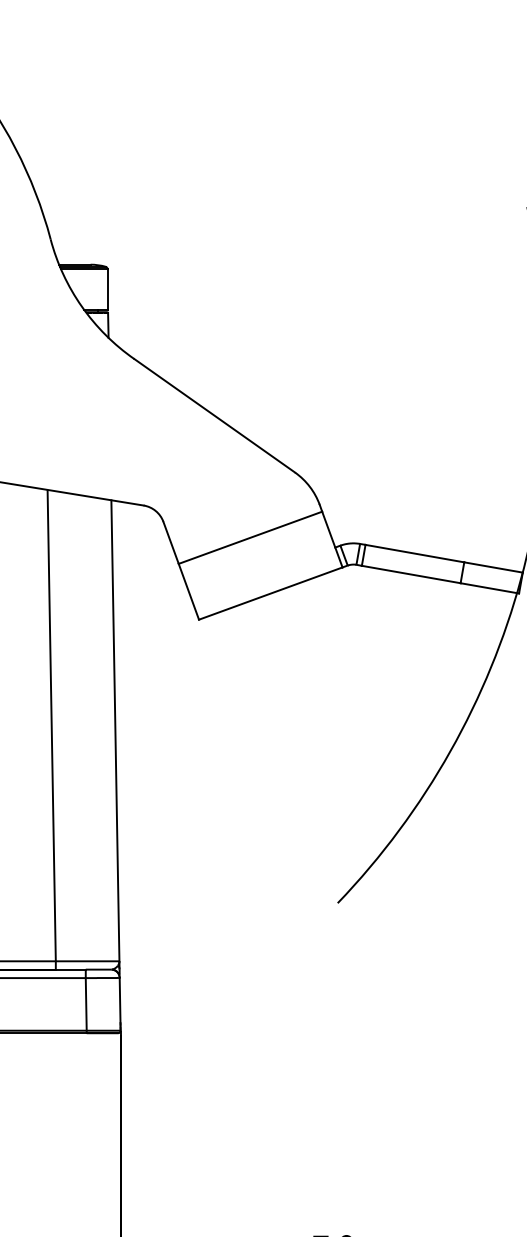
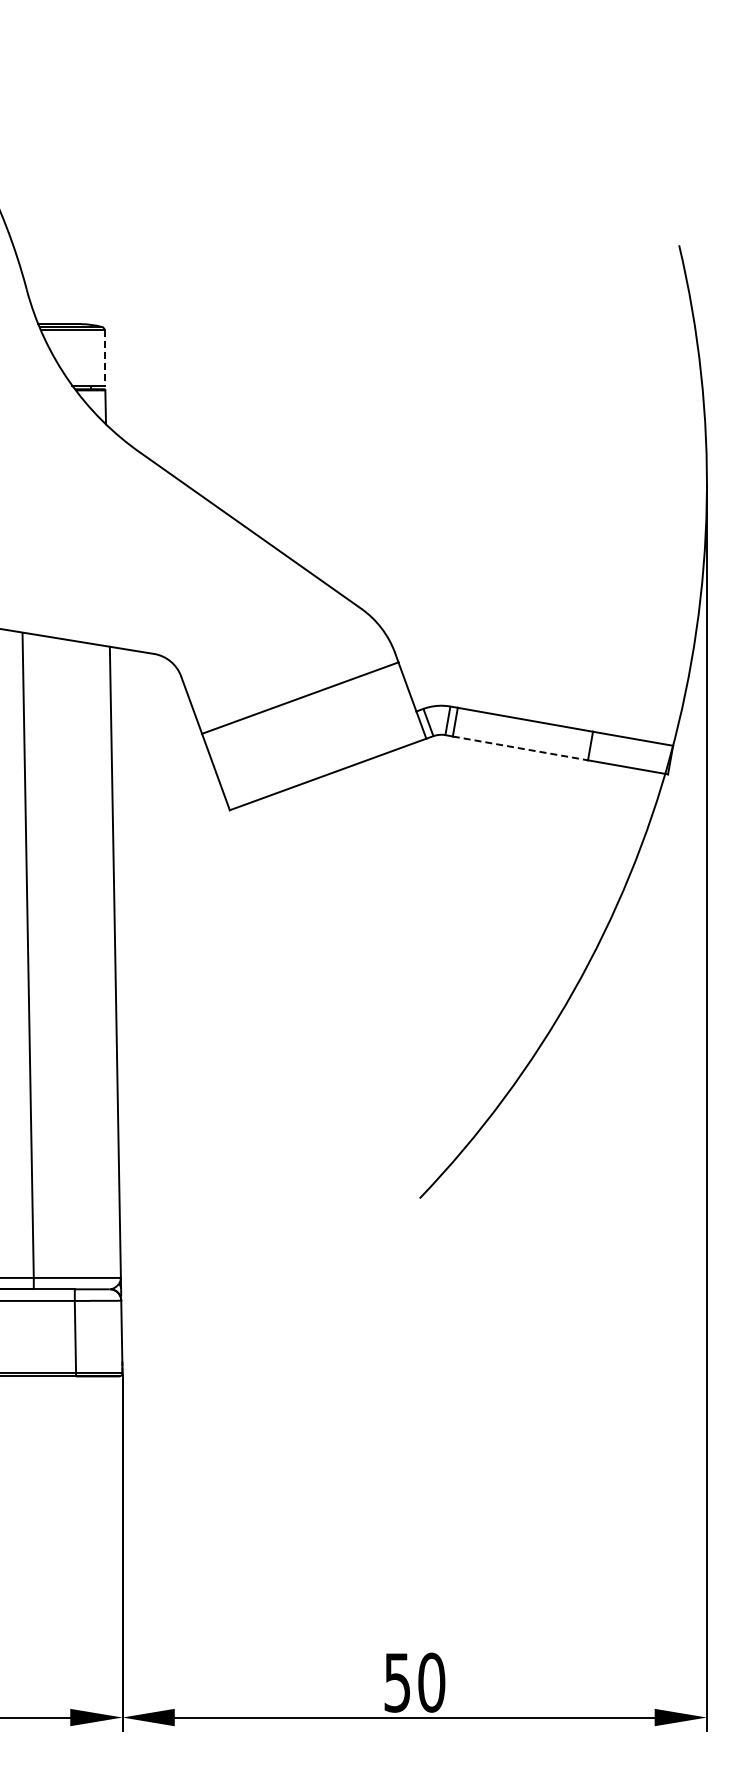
line: (107, 289) -> (104, 358), solid -> dashed
line: (411, 574) -> (520, 748), solid -> dashed

